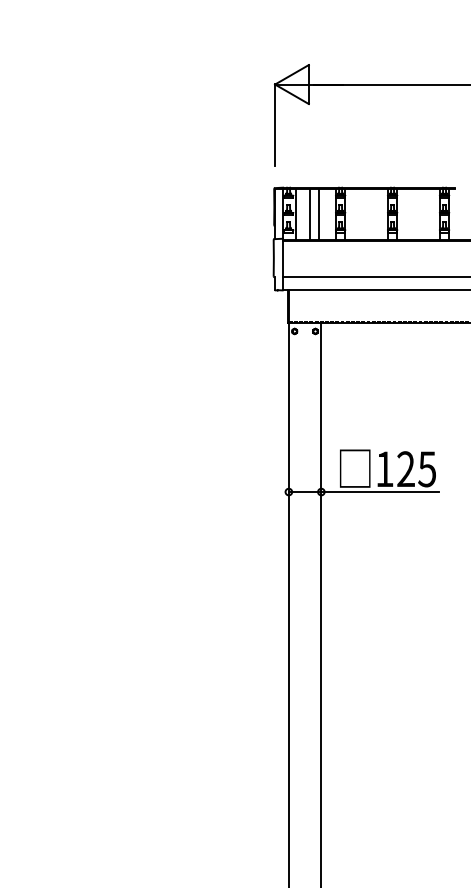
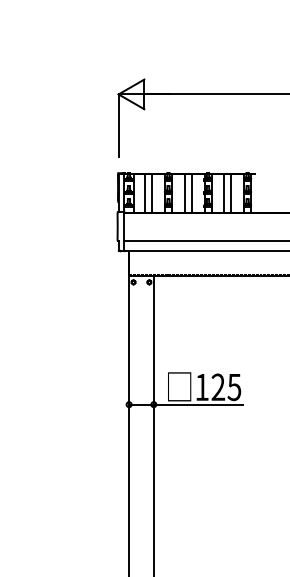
line: (362, 214) -> (185, 193), added
line: (371, 214) -> (192, 193), added
line: (413, 214) -> (224, 193), added
line: (423, 214) -> (231, 193), added

